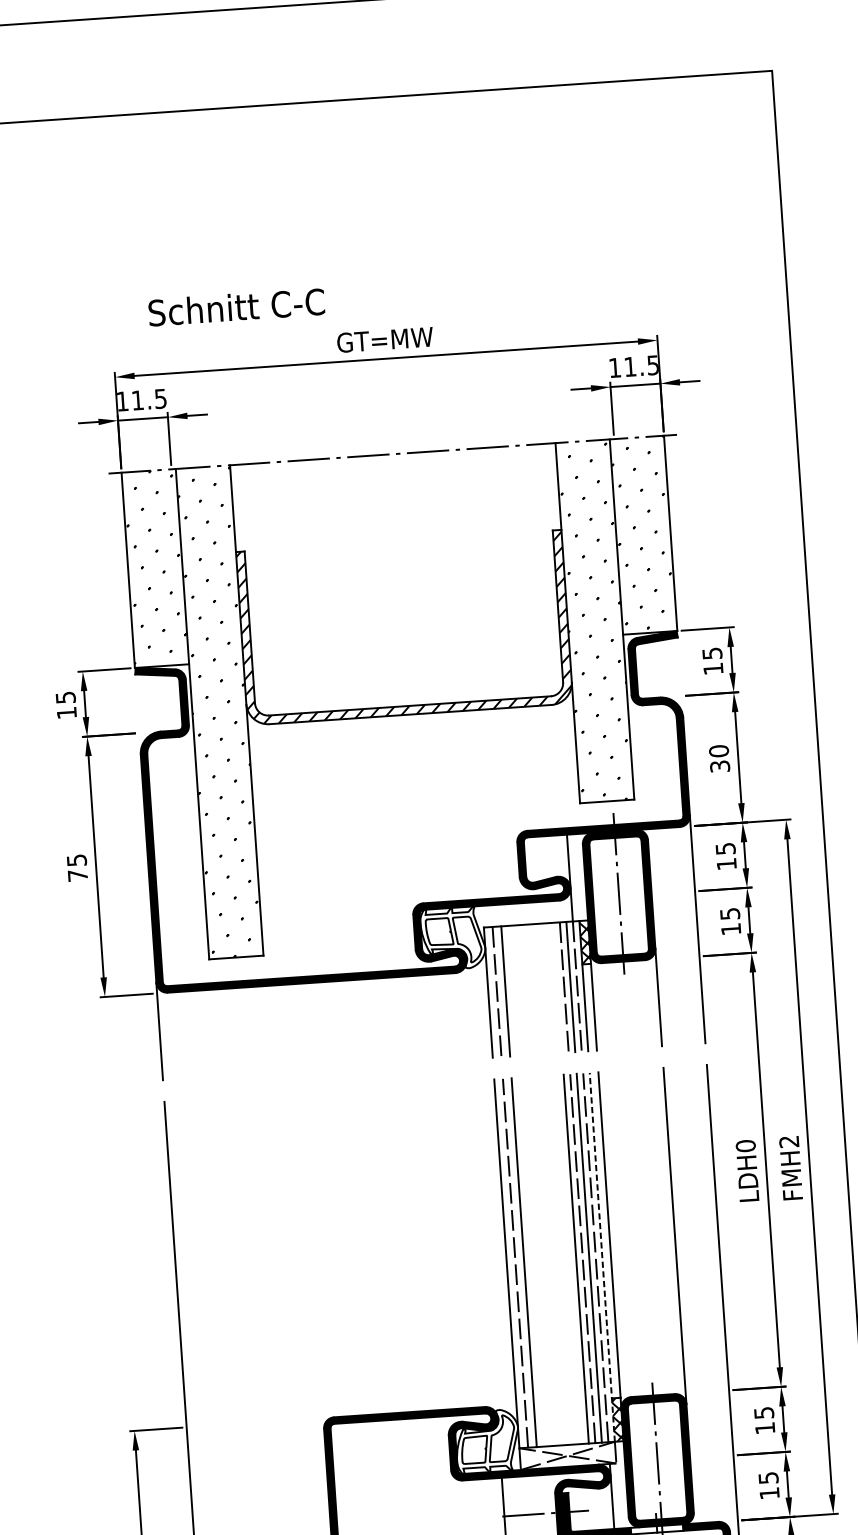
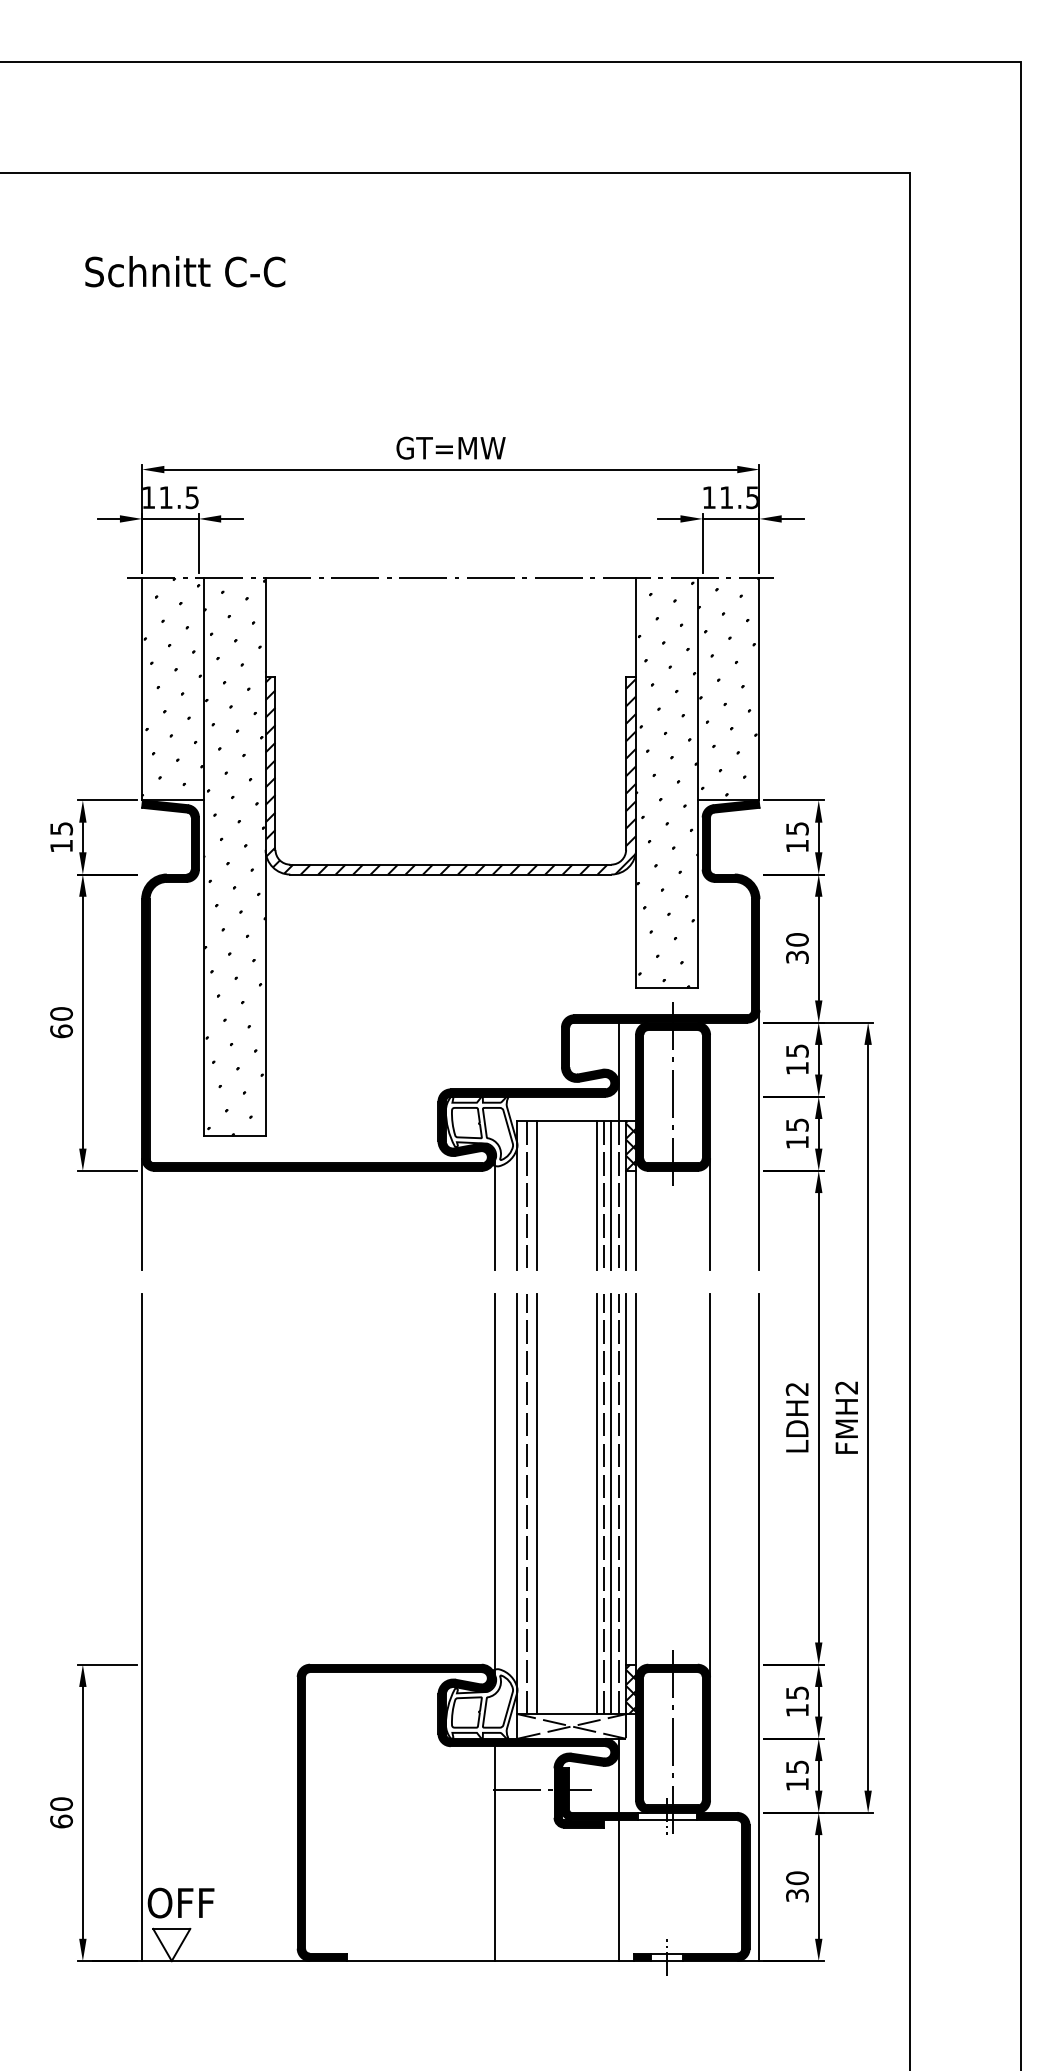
text: (236, 307) -> (185, 271), moved
text: (77, 867) -> (61, 1022), 75 -> 60
line: (557, 987) -> (596, 1195), added
line: (470, 1009) -> (495, 1213), added
text: (745, 1146) -> (796, 1389), LDH0 -> LDH2
line: (486, 1249) -> (495, 1486), added
line: (602, 1257) -> (626, 1504), dashed -> solid

